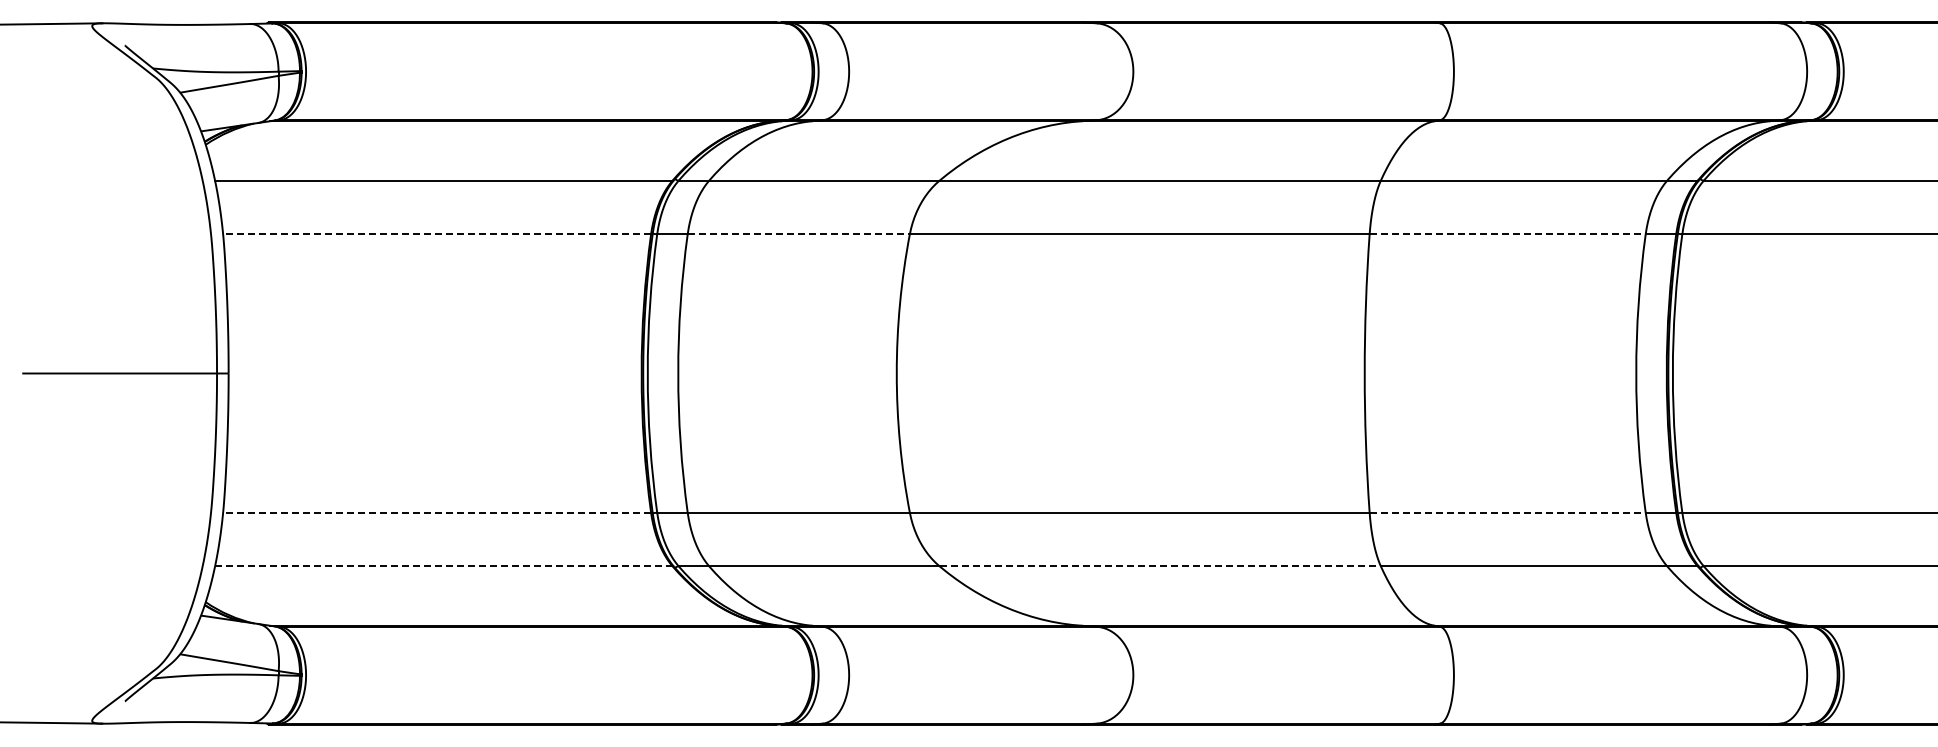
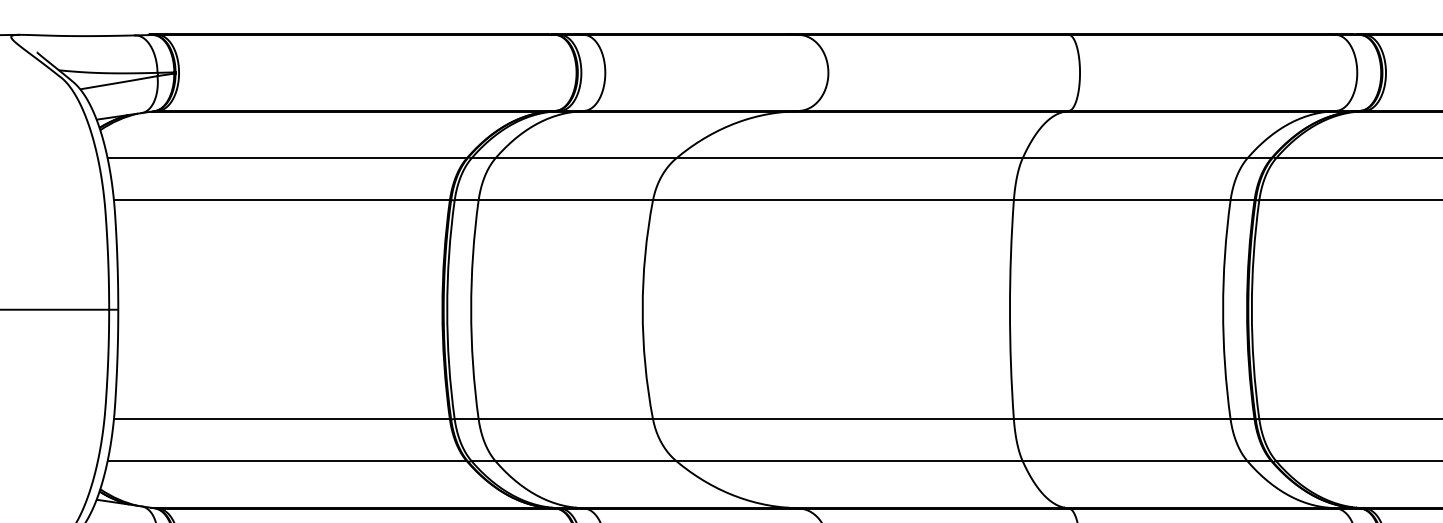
line: (436, 234) -> (281, 200), dashed -> solid
line: (799, 234) -> (566, 200), dashed -> solid
line: (1508, 234) -> (1122, 200), dashed -> solid
line: (436, 512) -> (281, 418), dashed -> solid
line: (1508, 512) -> (1122, 418), dashed -> solid
line: (443, 566) -> (286, 461), dashed -> solid
line: (1160, 566) -> (849, 461), dashed -> solid

